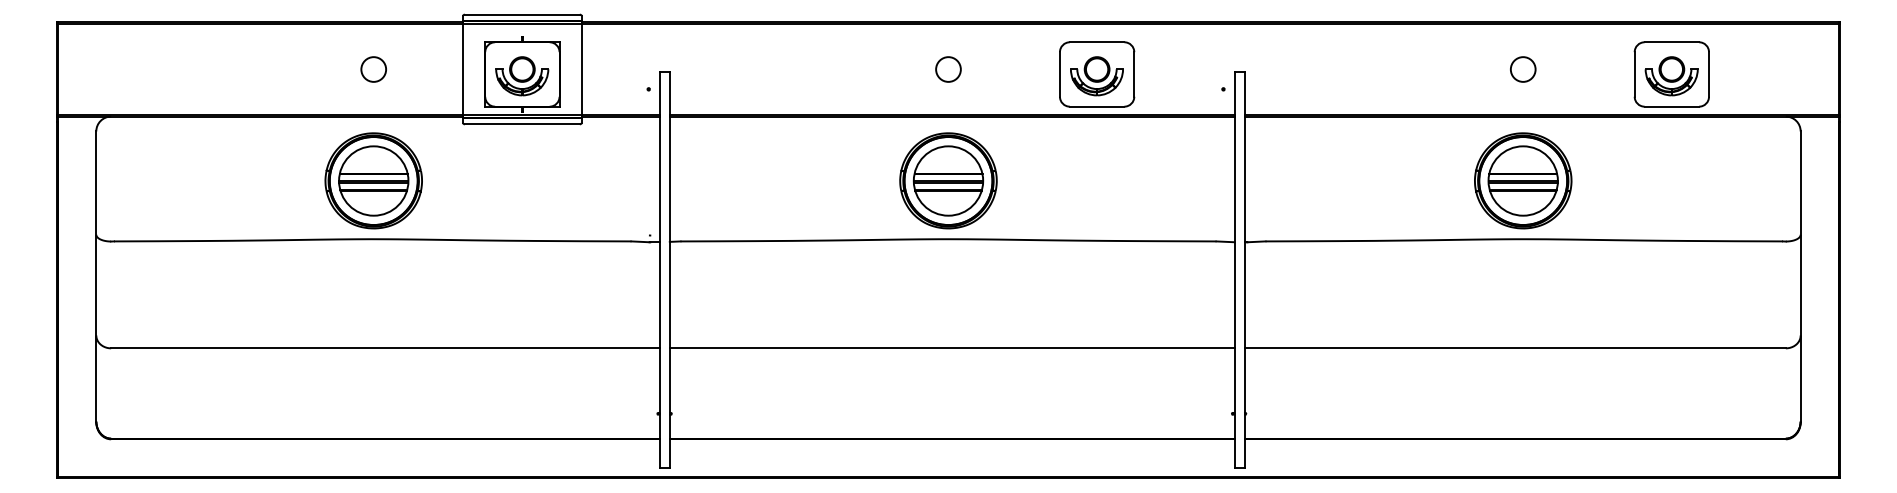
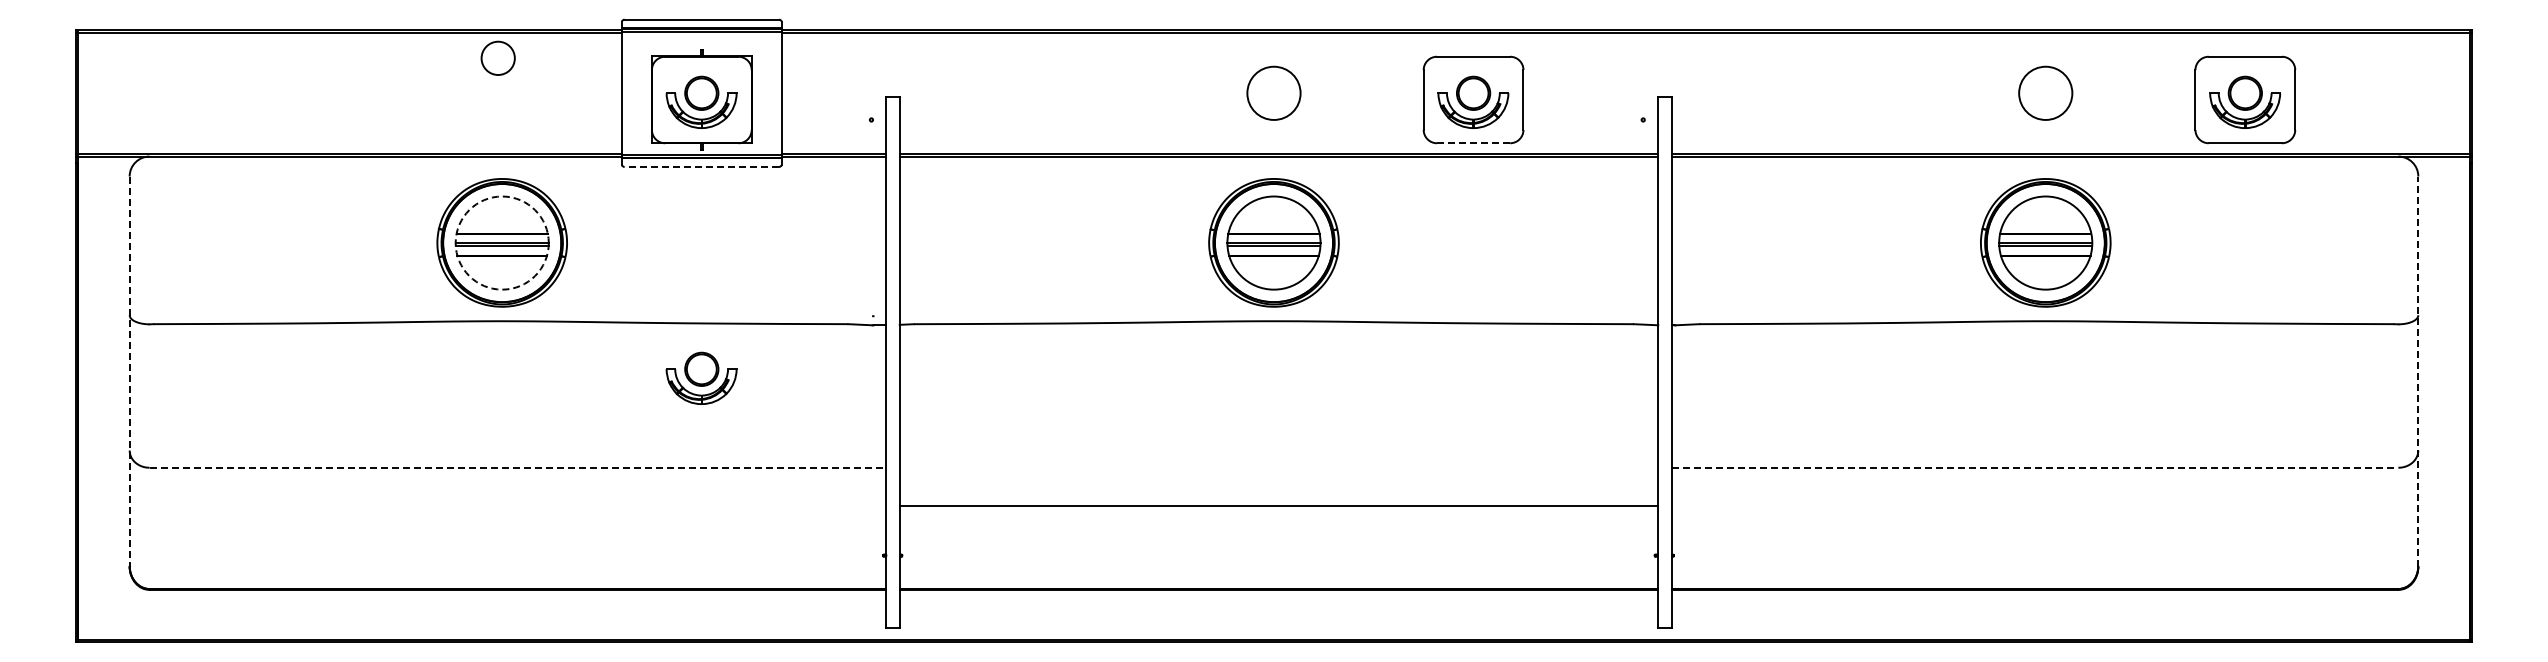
circle: (373, 68) -> (497, 57), moved
circle: (948, 68) -> (1273, 92), size x1.6
circle: (1523, 68) -> (2045, 92), size x1.6
line: (1097, 106) -> (1473, 143), solid -> dashed
line: (522, 123) -> (701, 166), solid -> dashed
circle: (373, 180) -> (501, 242), solid -> dashed
line: (1800, 276) -> (2418, 371), solid -> dashed
line: (96, 277) -> (129, 372), solid -> dashed
part: (522, 281) -> (701, 377), added
line: (385, 348) -> (518, 467), solid -> dashed
line: (951, 348) -> (1278, 505), moved
line: (1515, 348) -> (2035, 467), solid -> dashed

